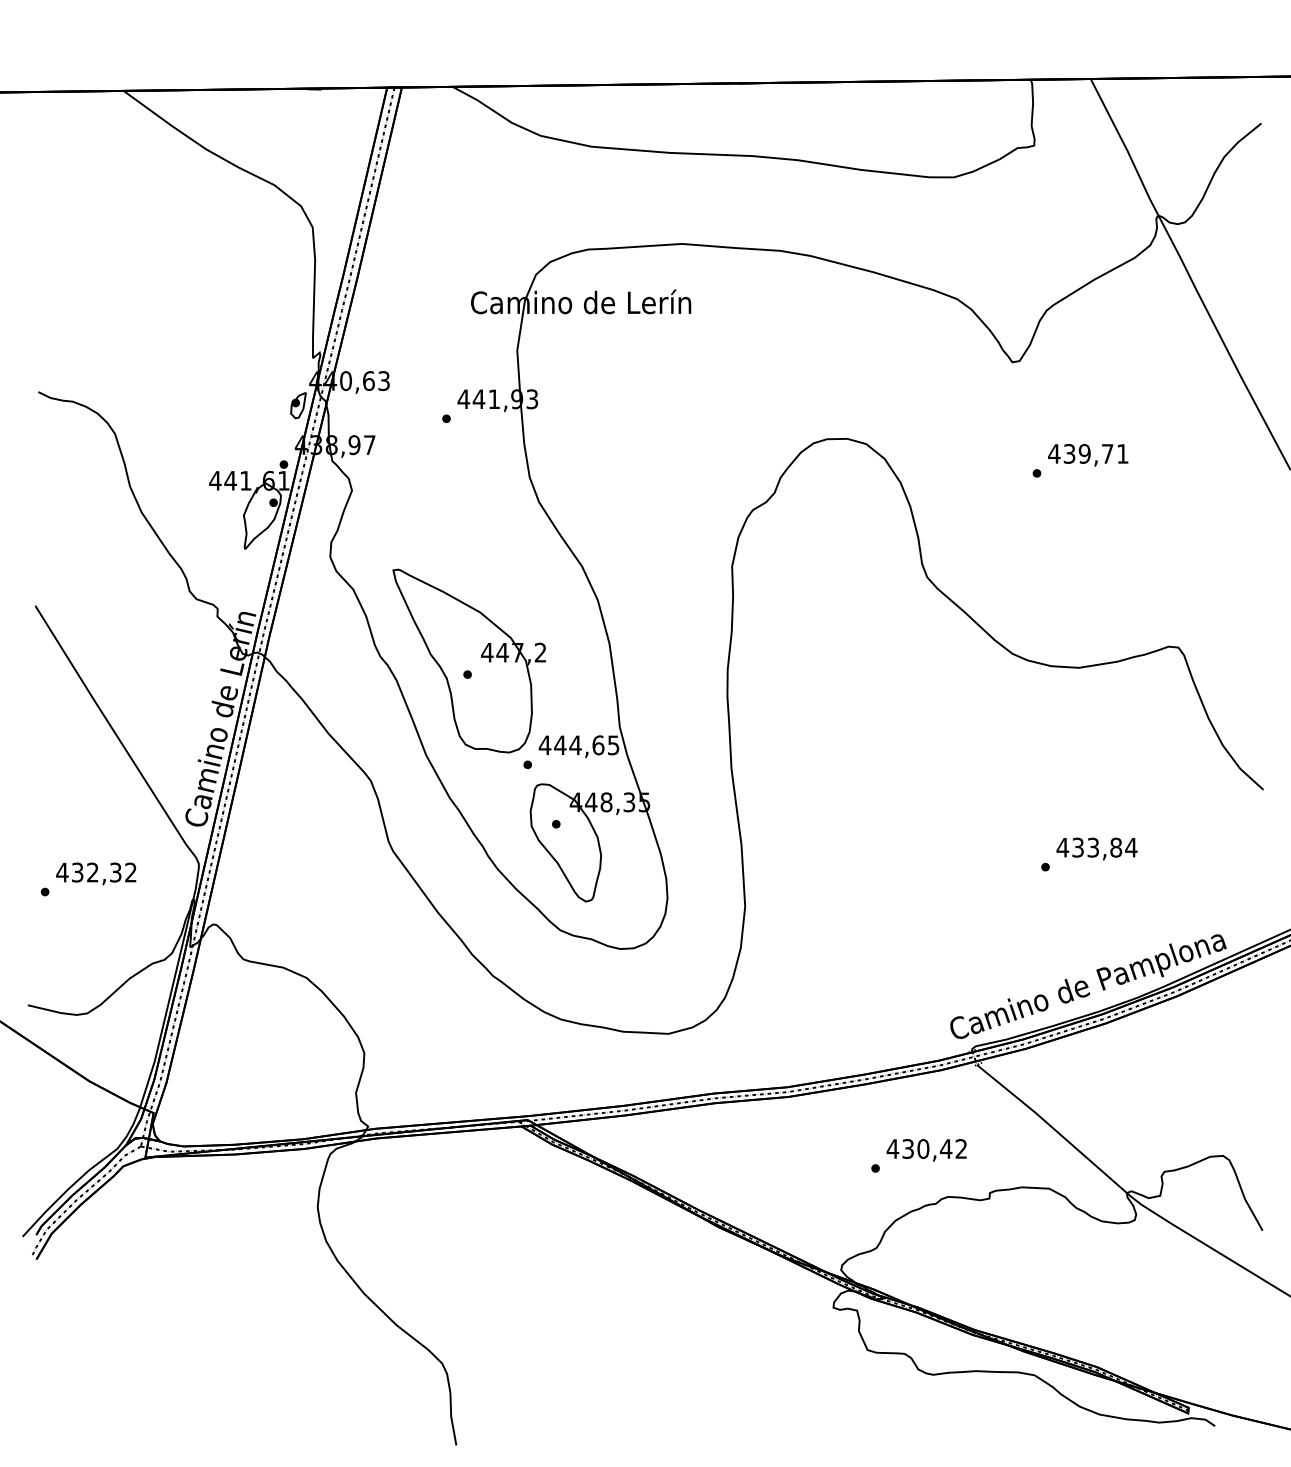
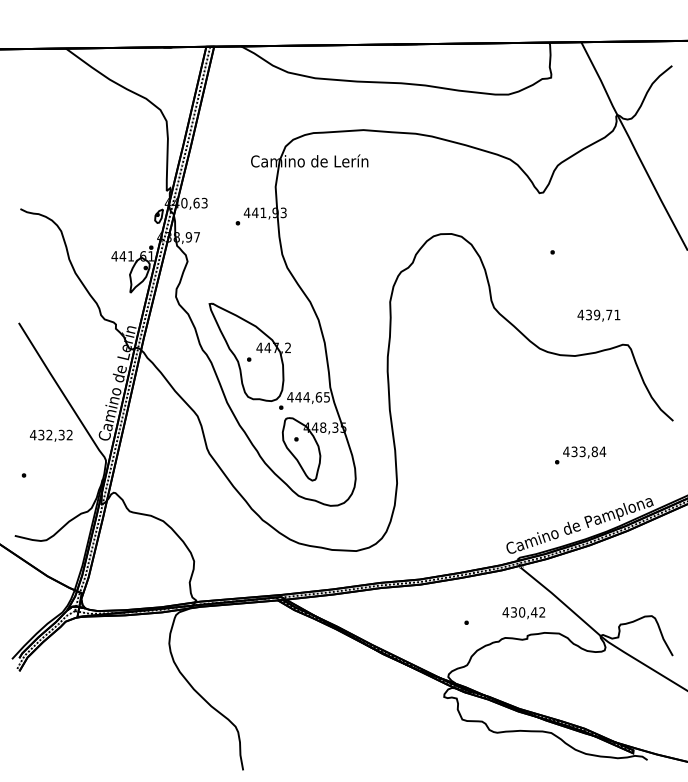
text: (1087, 454) -> (598, 315), moved
text: (96, 873) -> (51, 435), moved
text: (926, 1150) -> (523, 613), moved

